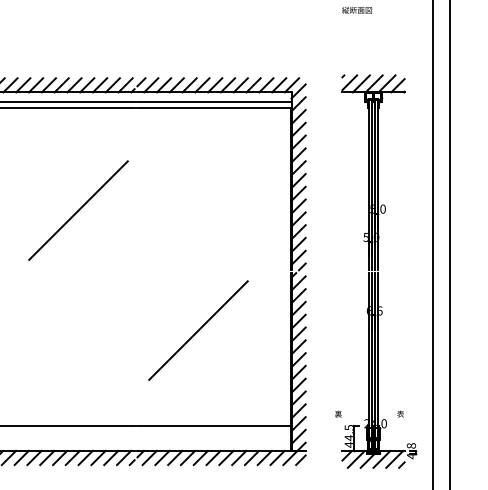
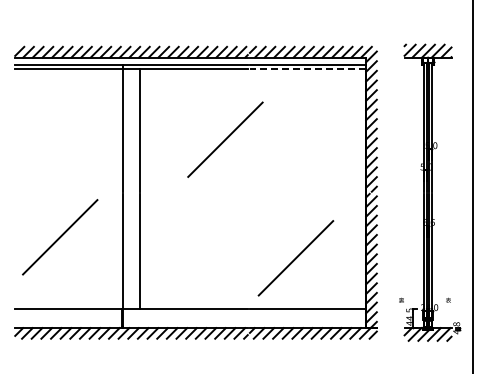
line: (213, 108) -> (307, 69), solid -> dashed
line: (78, 210) -> (225, 139), moved
line: (197, 330) -> (295, 258), moved

